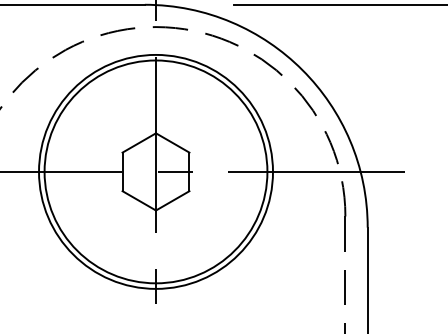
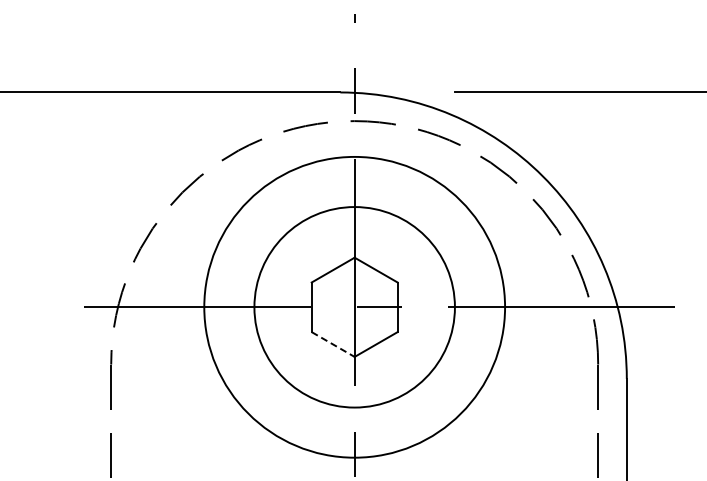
circle: (155, 172) -> (354, 307), size x0.7
line: (139, 200) -> (333, 344), solid -> dashed

